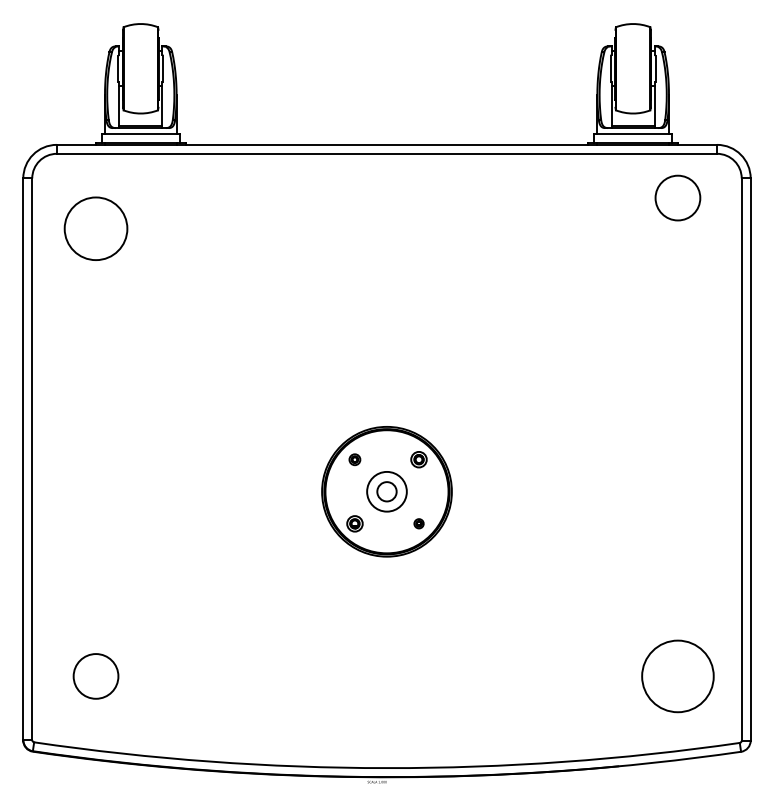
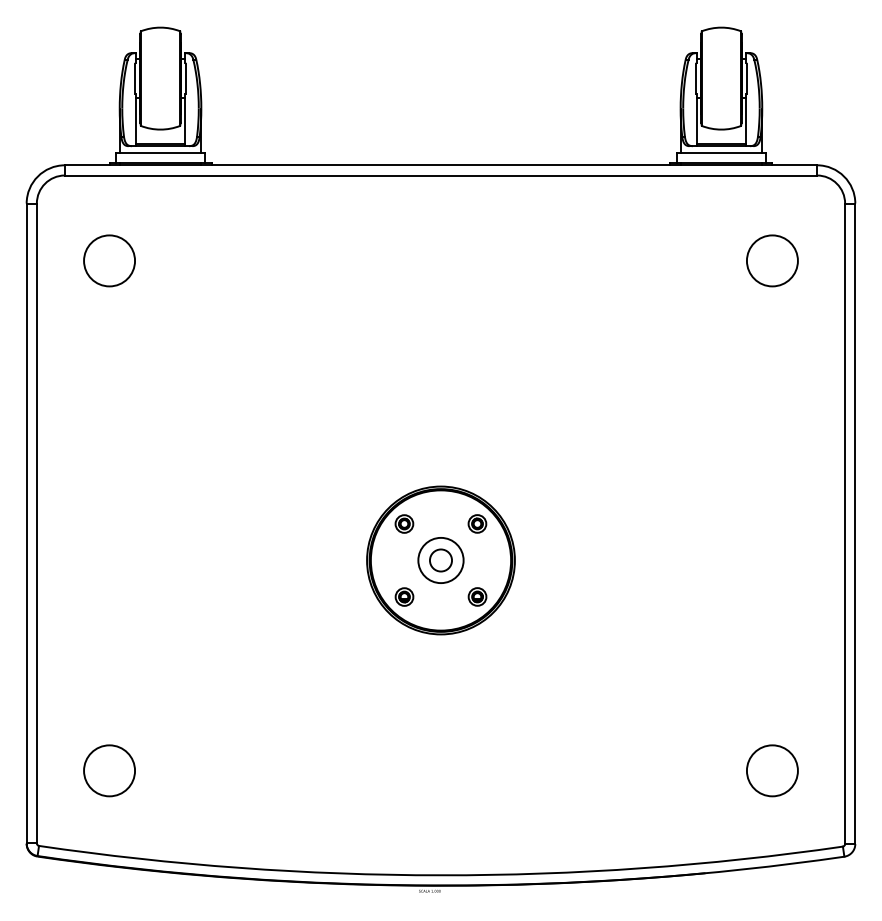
circle: (677, 197) -> (772, 260), moved
circle: (96, 228) -> (109, 260), size x0.71
part: (354, 459) -> (404, 523), size x1.43
part: (419, 523) -> (477, 596), size x1.67
circle: (677, 676) -> (771, 770), size x0.62

